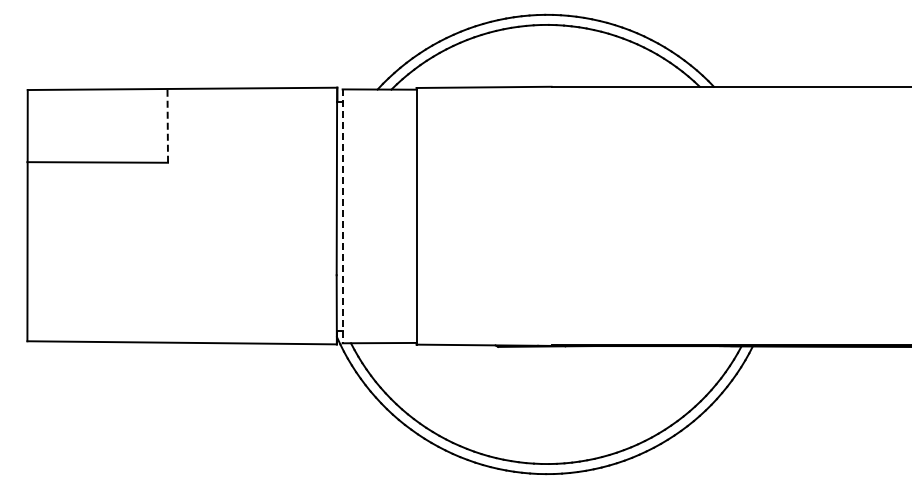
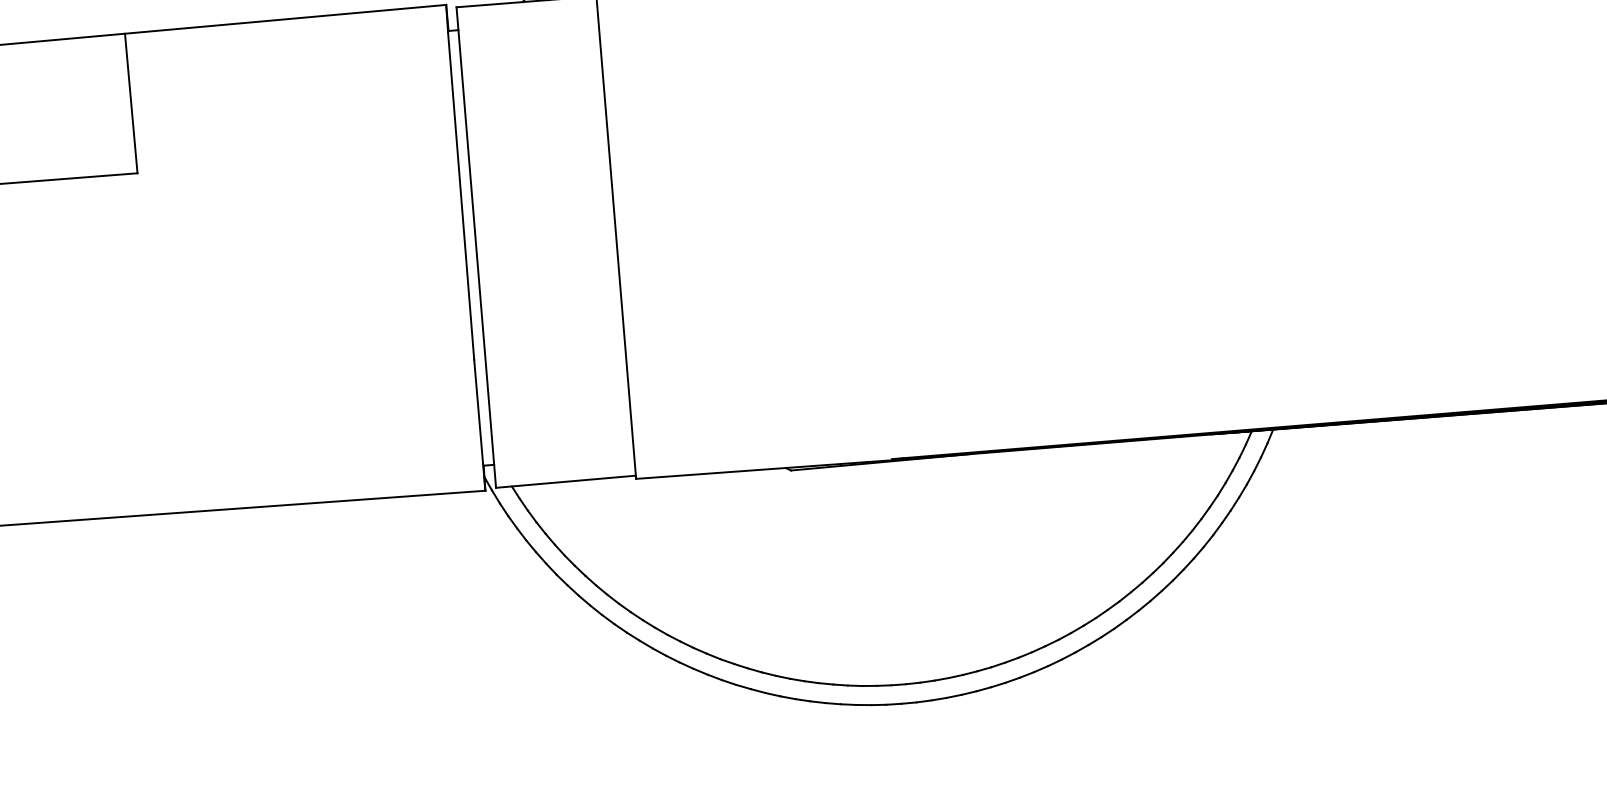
line: (167, 125) -> (130, 102), dashed -> solid
line: (342, 216) -> (476, 247), dashed -> solid

